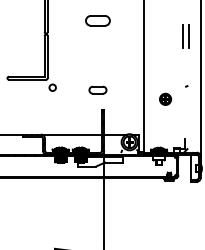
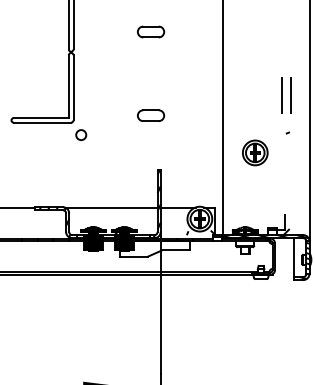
part: (97, 20) -> (150, 31), size x0.71
part: (185, 36) -> (285, 96), moved
part: (97, 89) -> (150, 114), moved
part: (165, 99) -> (255, 153), size x1.43

